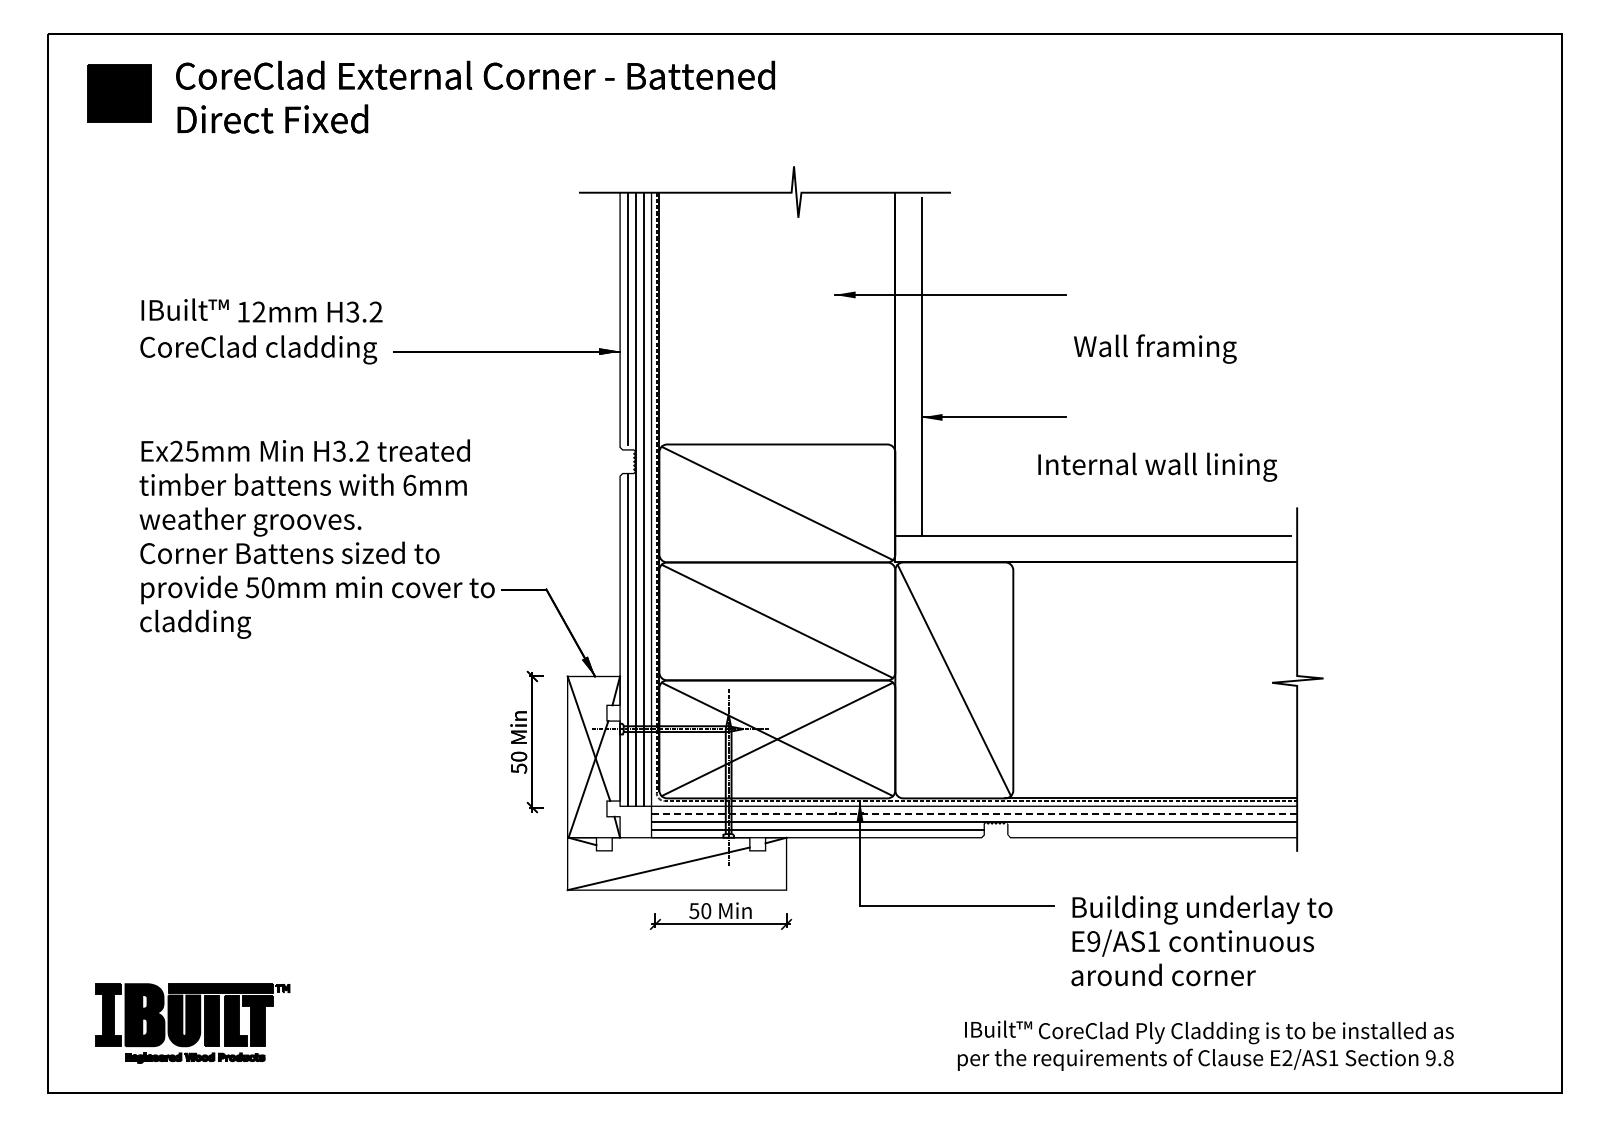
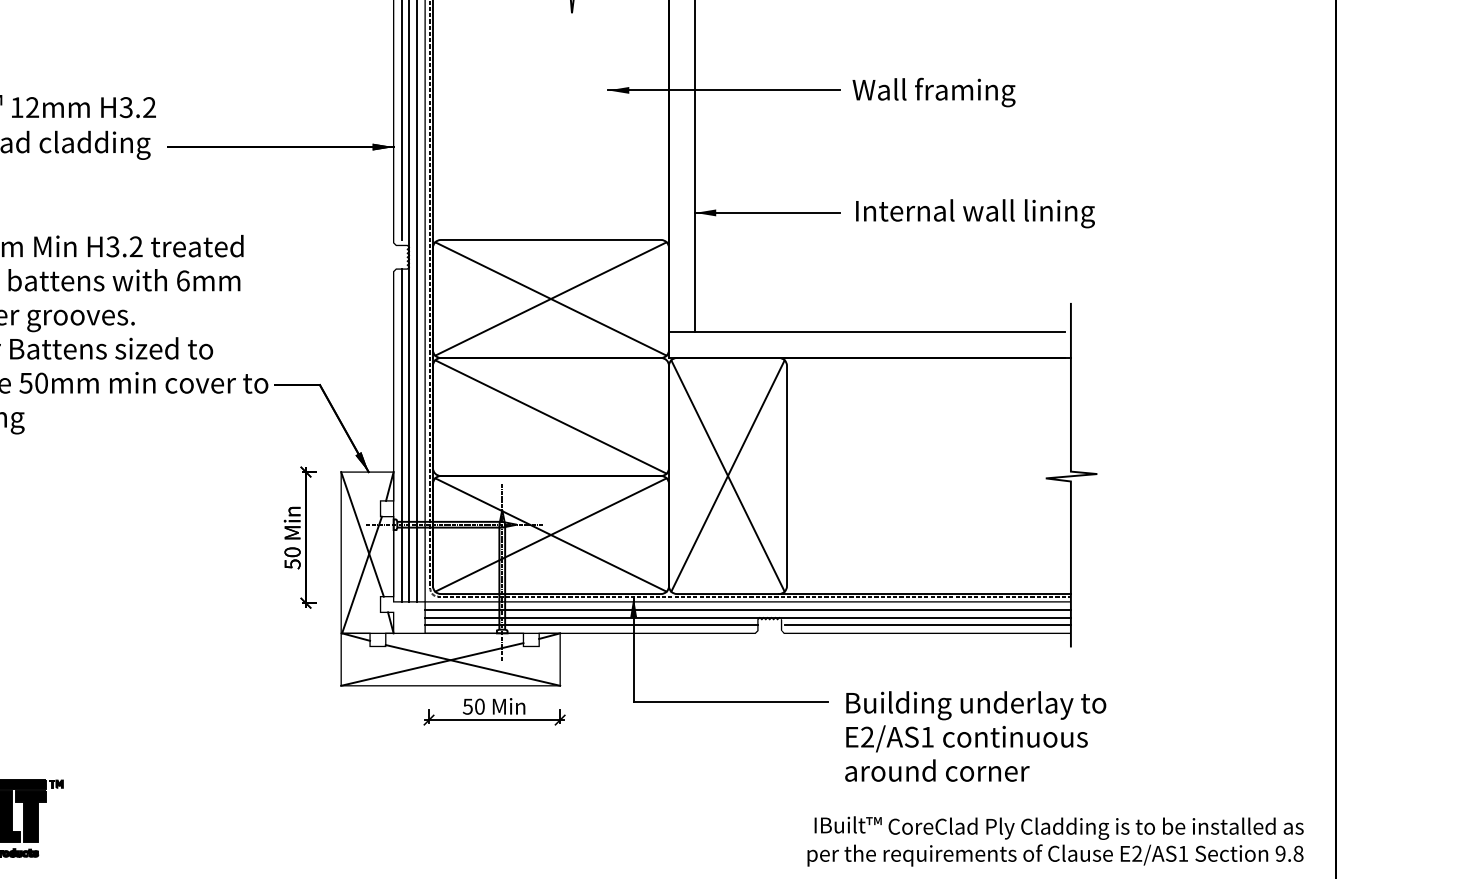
text: (1155, 348) -> (934, 91), moved
text: (1157, 466) -> (975, 213), moved
line: (777, 503) -> (551, 299), added
line: (954, 680) -> (728, 476), added
line: (974, 814) -> (748, 610), dashed -> solid
line: (1153, 829) -> (927, 625), added
line: (699, 869) -> (473, 665), added
text: (1093, 941) -> (867, 737), E9/AS1 -> E2/AS1
text: (1205, 1045) -> (1055, 841), moved

